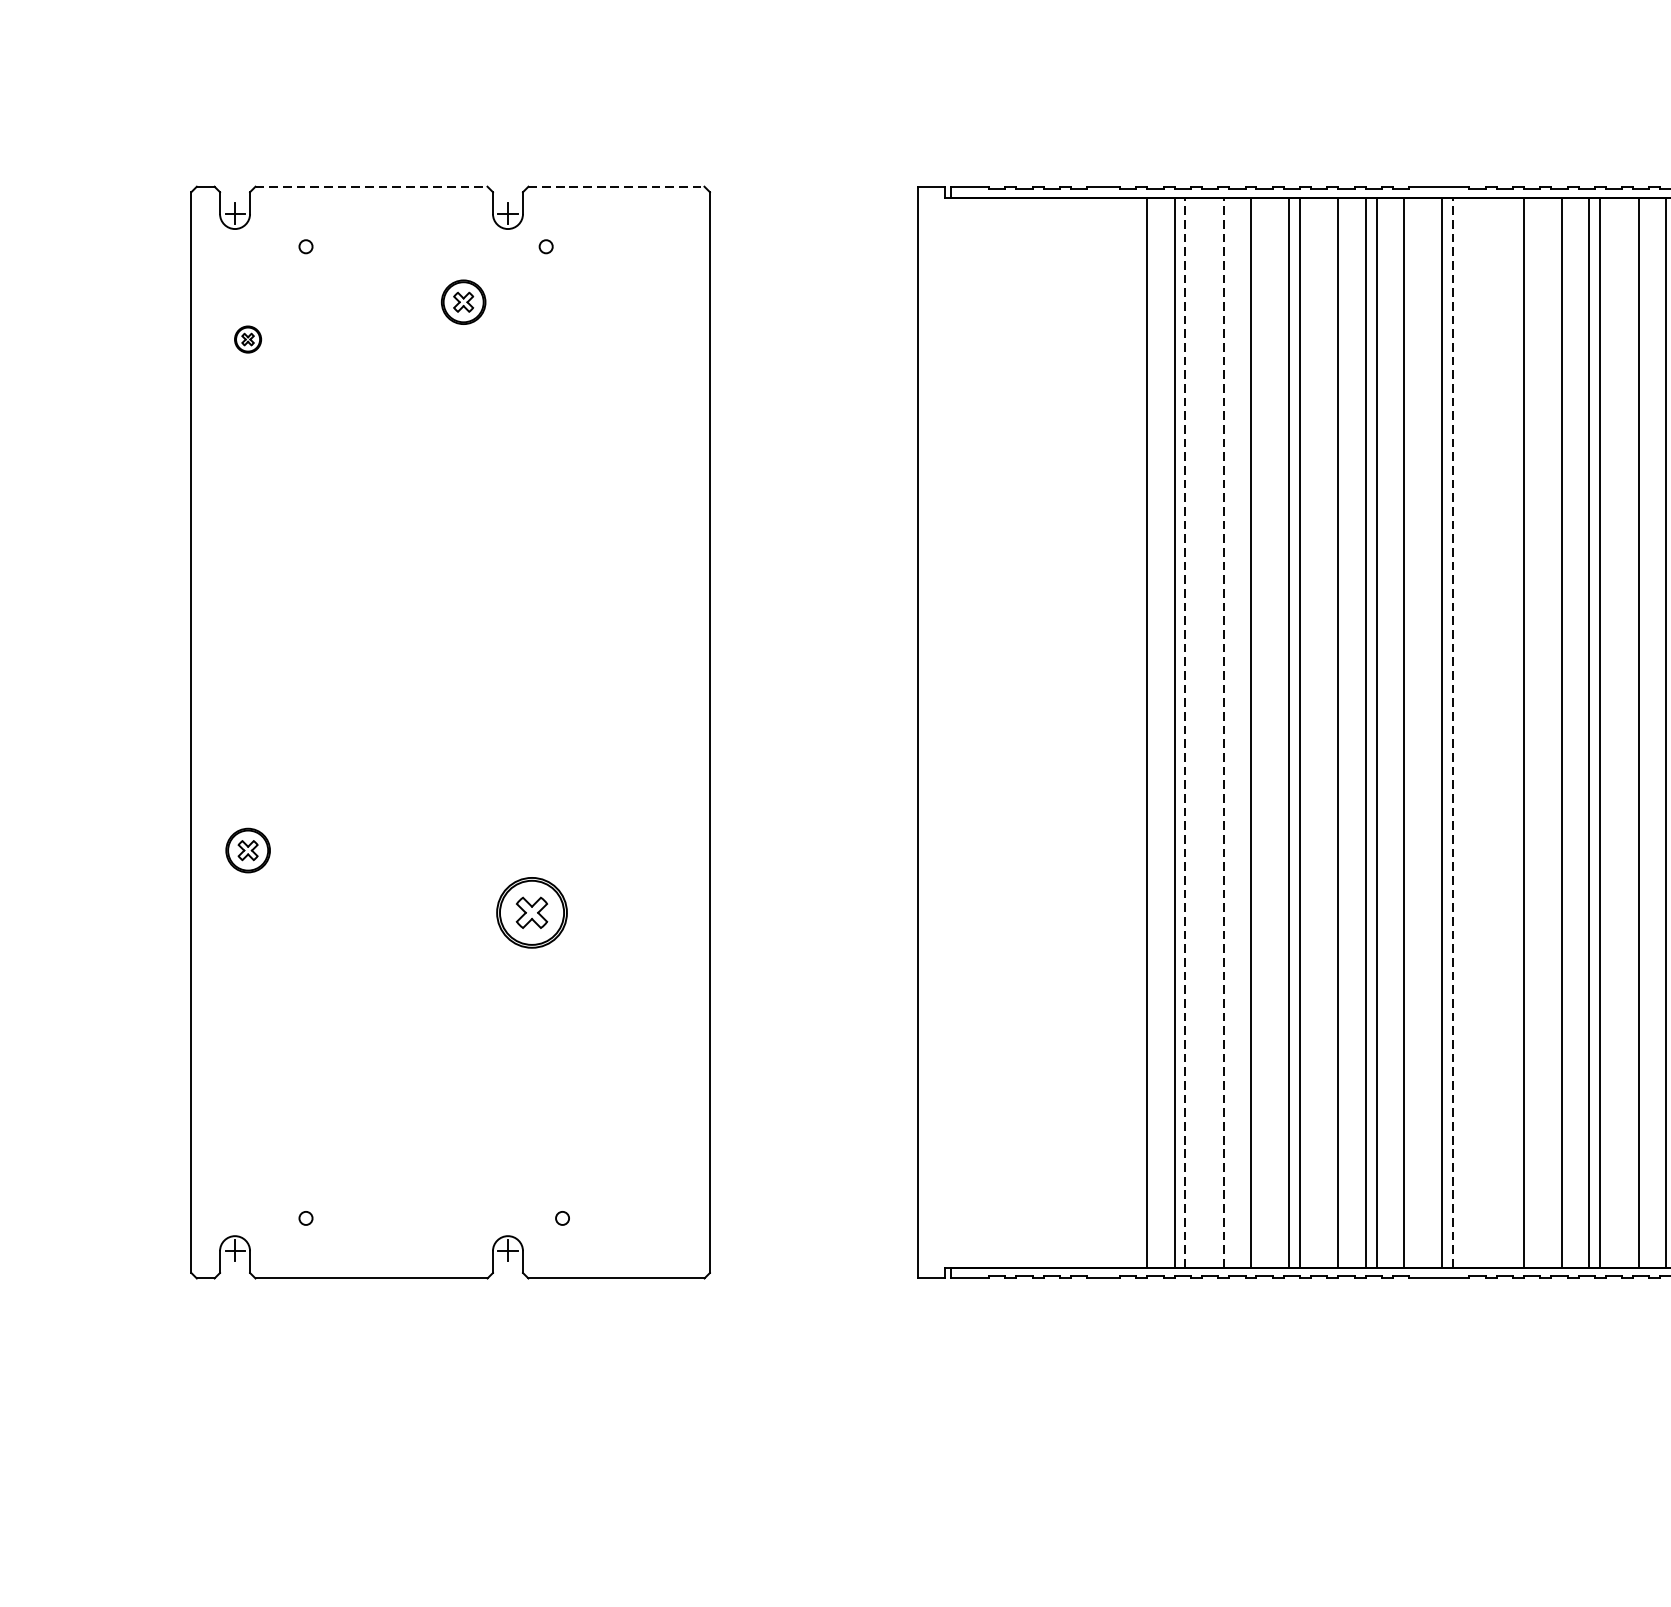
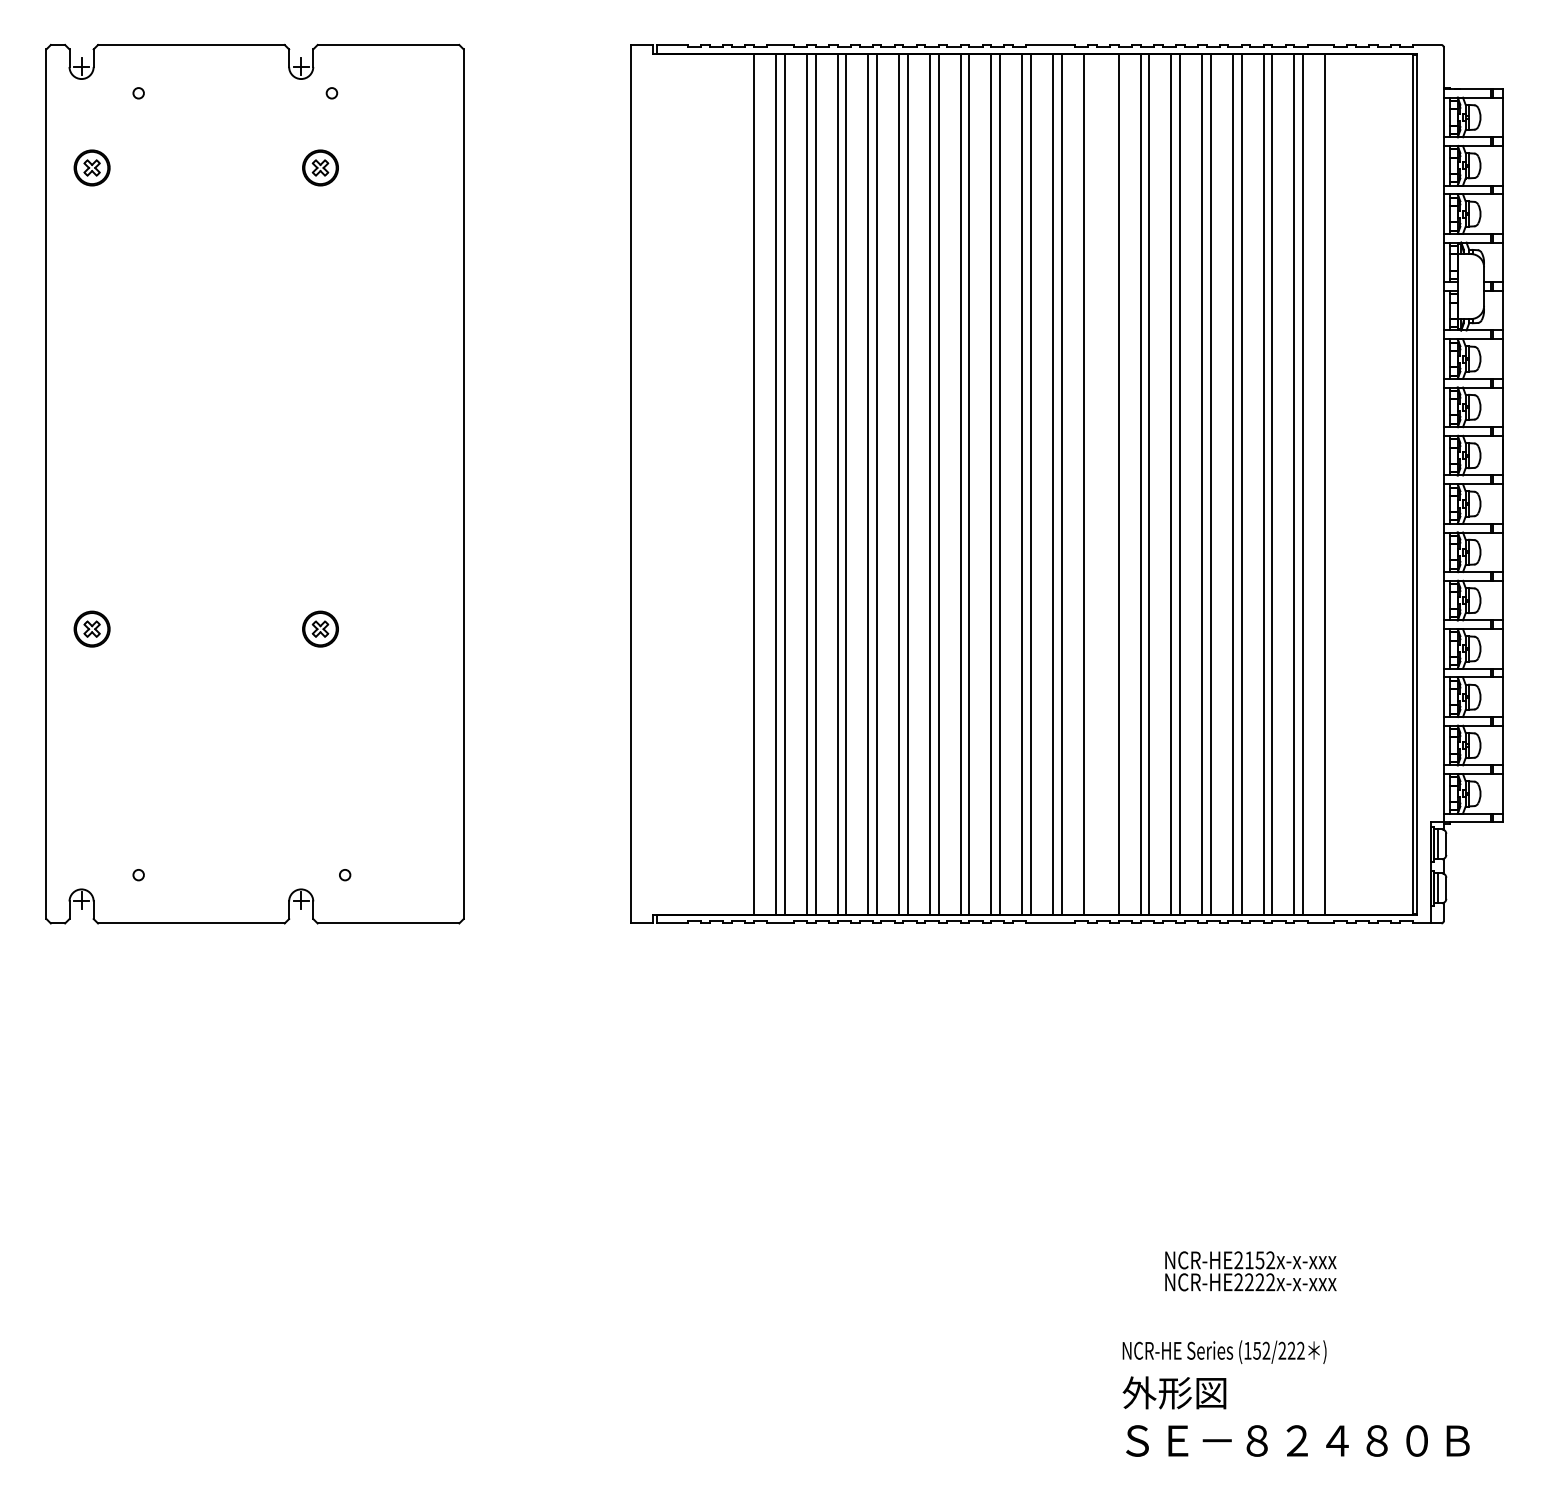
line: (371, 187) -> (191, 45), dashed -> solid
line: (616, 187) -> (388, 45), dashed -> solid
part: (463, 301) -> (320, 167), moved
part: (247, 338) -> (91, 167), size x1.67
line: (1071, 731) -> (754, 483), added
line: (1098, 731) -> (776, 483), added
line: (1108, 731) -> (784, 483), added
line: (1135, 731) -> (806, 483), added
line: (1185, 731) -> (846, 483), dashed -> solid
line: (1213, 731) -> (868, 483), added
line: (1224, 731) -> (877, 483), dashed -> solid
line: (1261, 731) -> (907, 483), added
line: (1327, 731) -> (960, 483), added
line: (1414, 731) -> (1030, 483), added
line: (1452, 731) -> (1061, 483), dashed -> solid
line: (1480, 731) -> (1083, 483), added
line: (1551, 731) -> (1140, 483), added
line: (1628, 731) -> (1202, 483), added
part: (247, 849) -> (91, 628), moved
part: (531, 911) -> (320, 628), size x0.62

